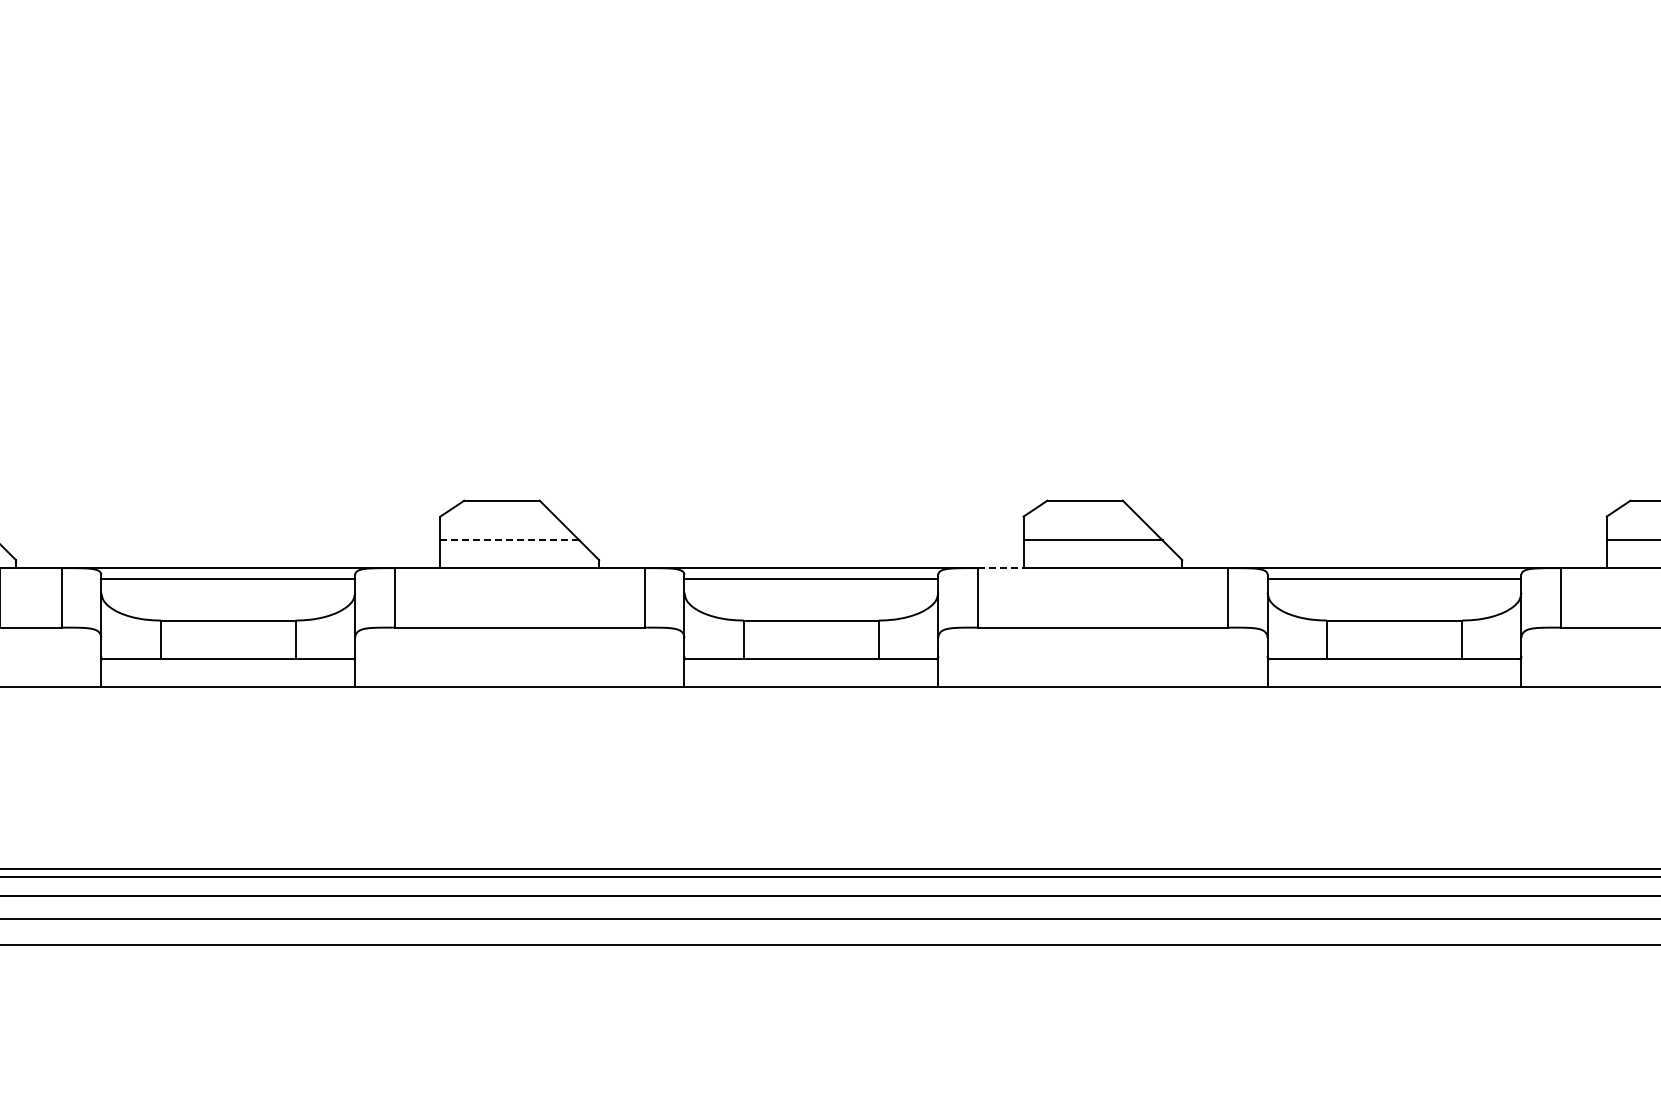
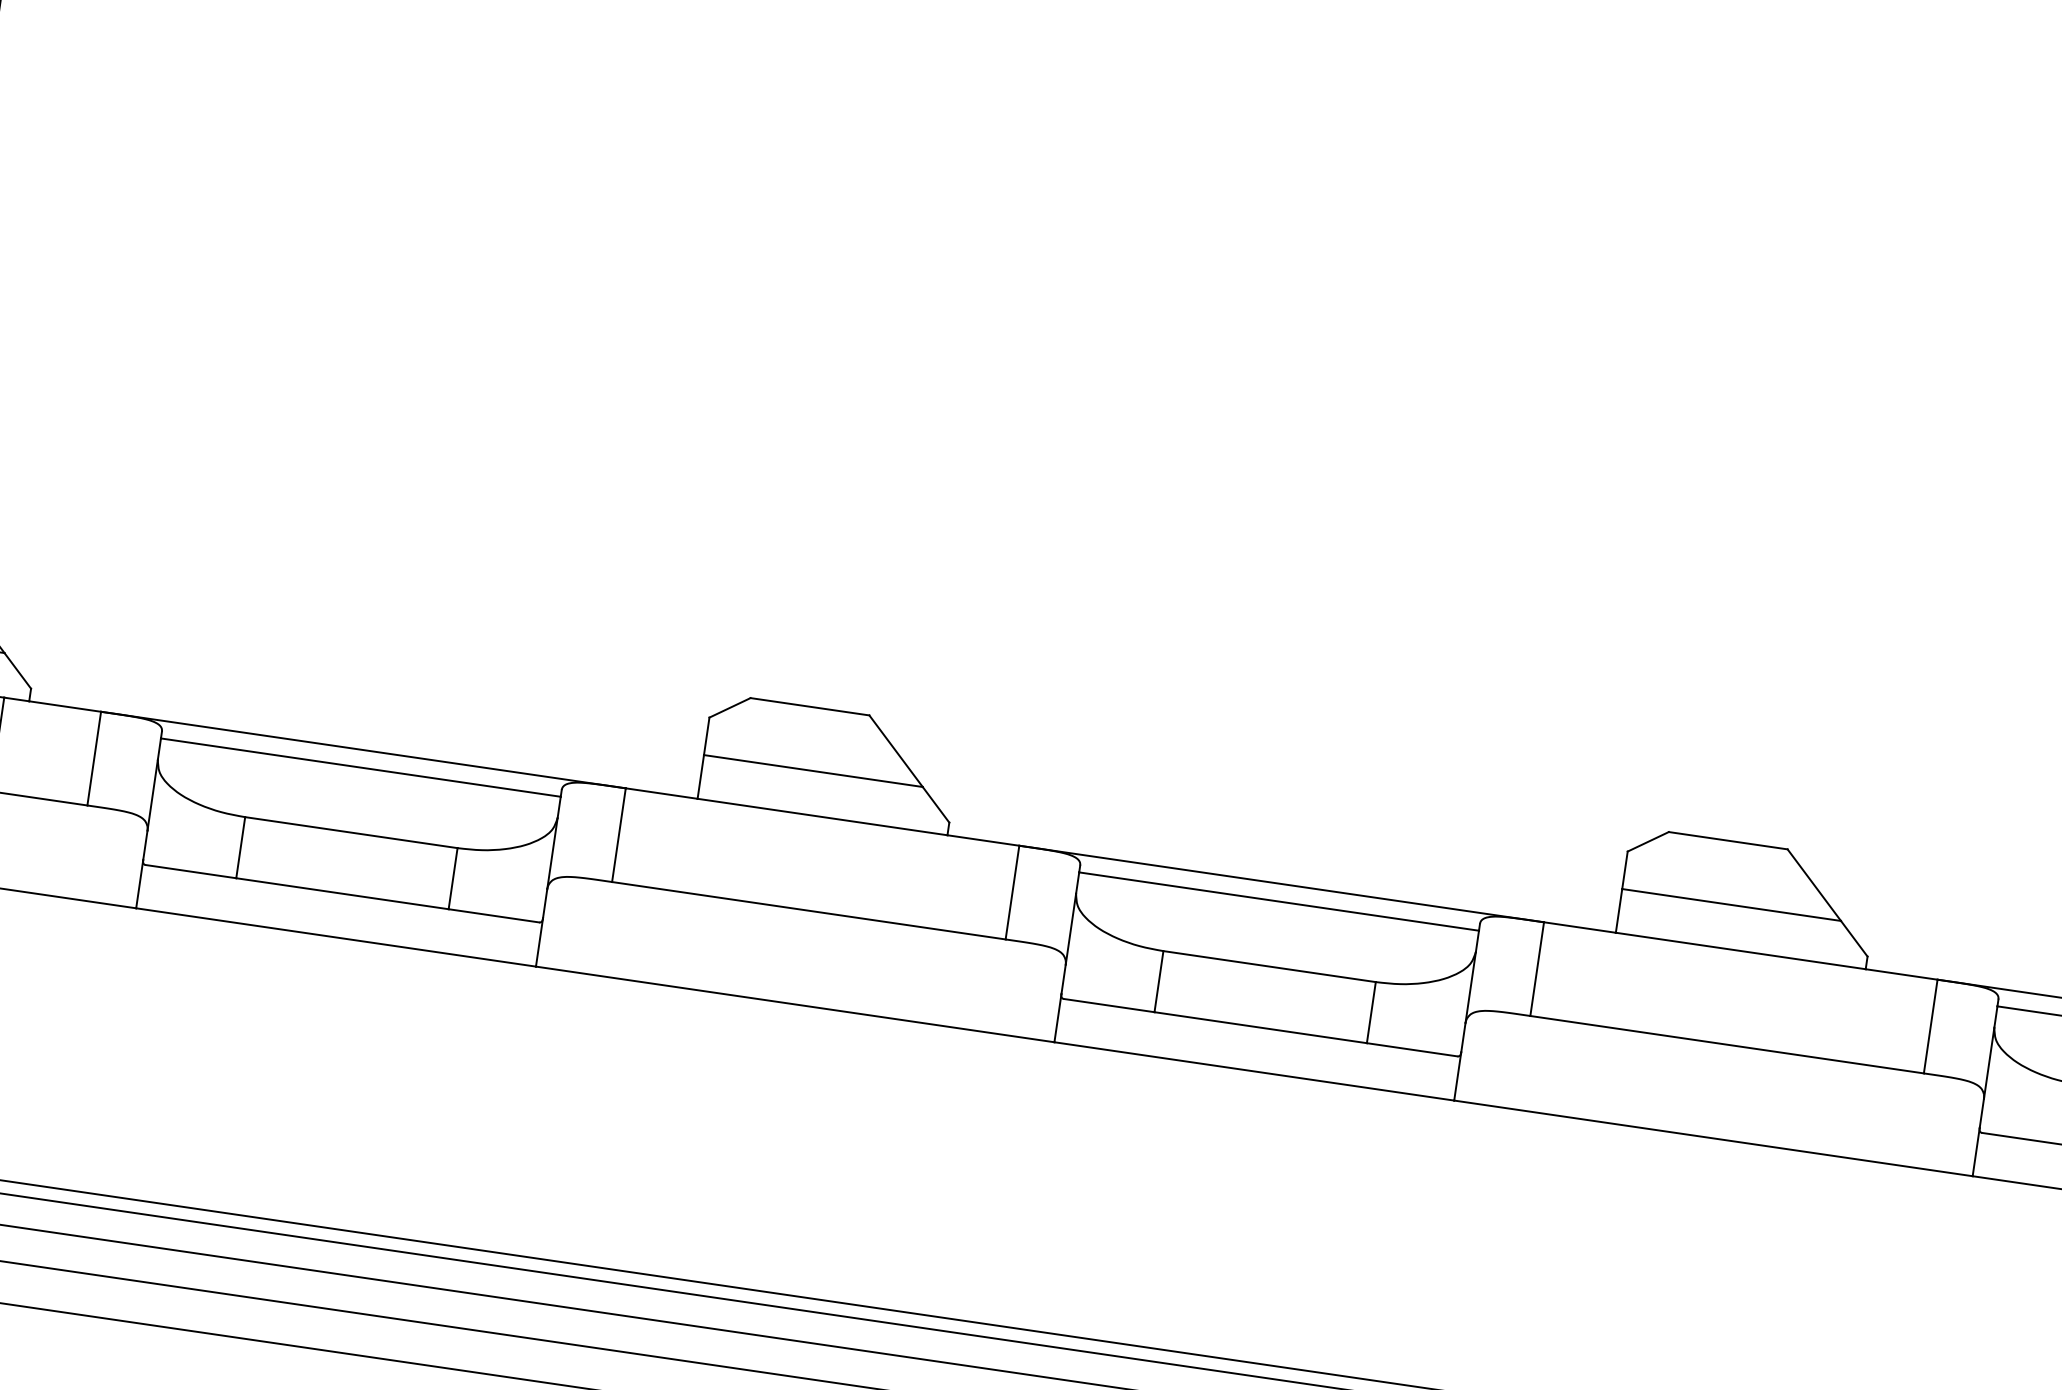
line: (510, 540) -> (814, 771), dashed -> solid
line: (1000, 568) -> (1579, 928), dashed -> solid

